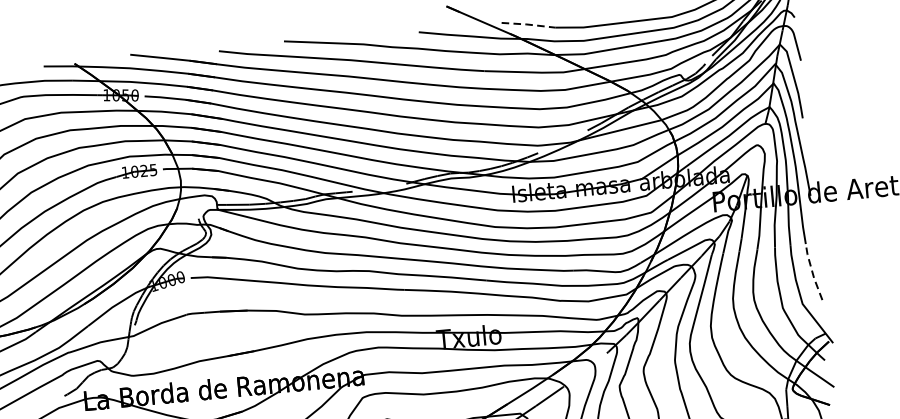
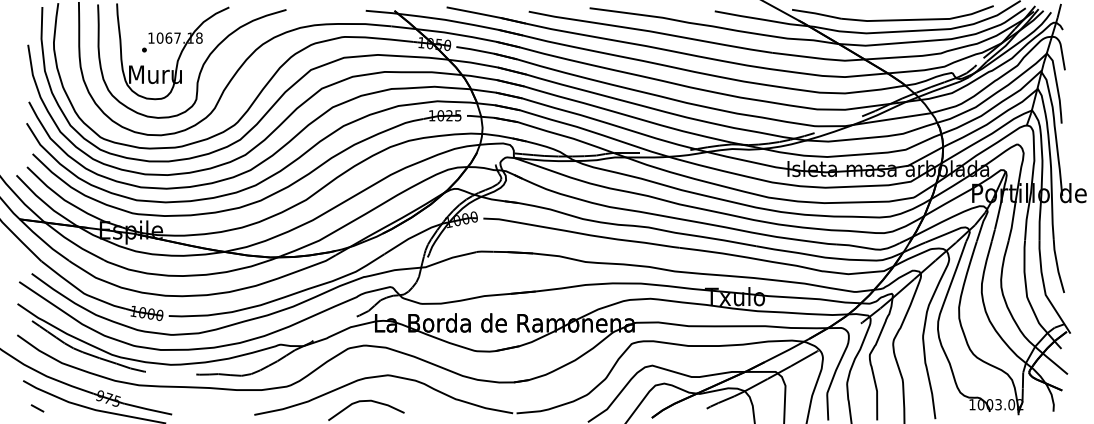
line: (528, 24) -> (816, 13), dashed -> solid
line: (812, 272) -> (1057, 266), dashed -> solid

